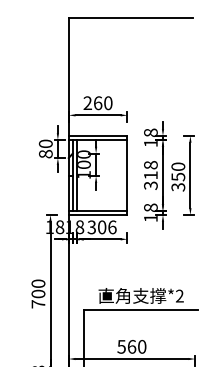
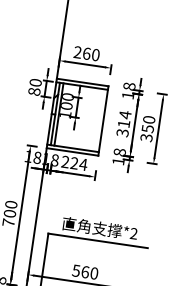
text: (150, 164) -> (125, 114), 318 -> 314
text: (101, 227) -> (73, 163), 306 -> 224

